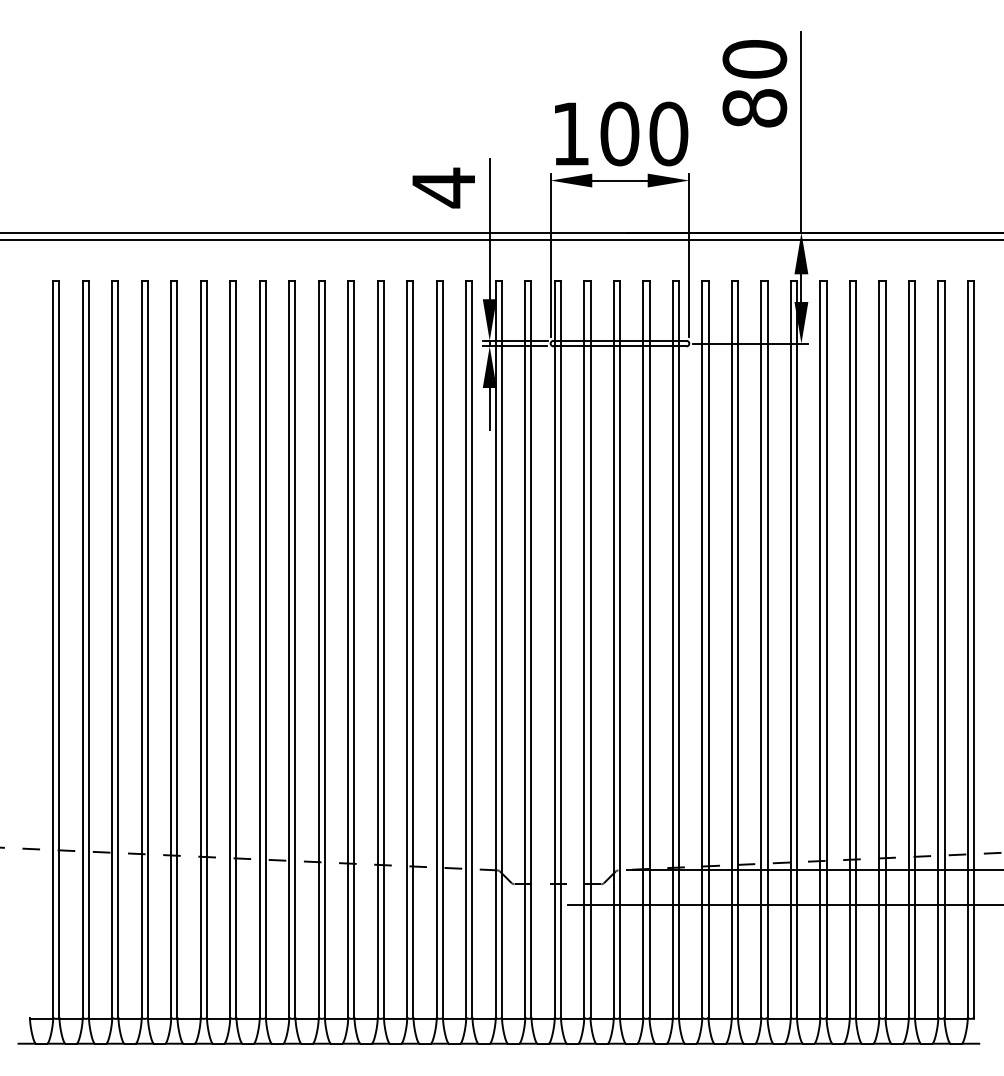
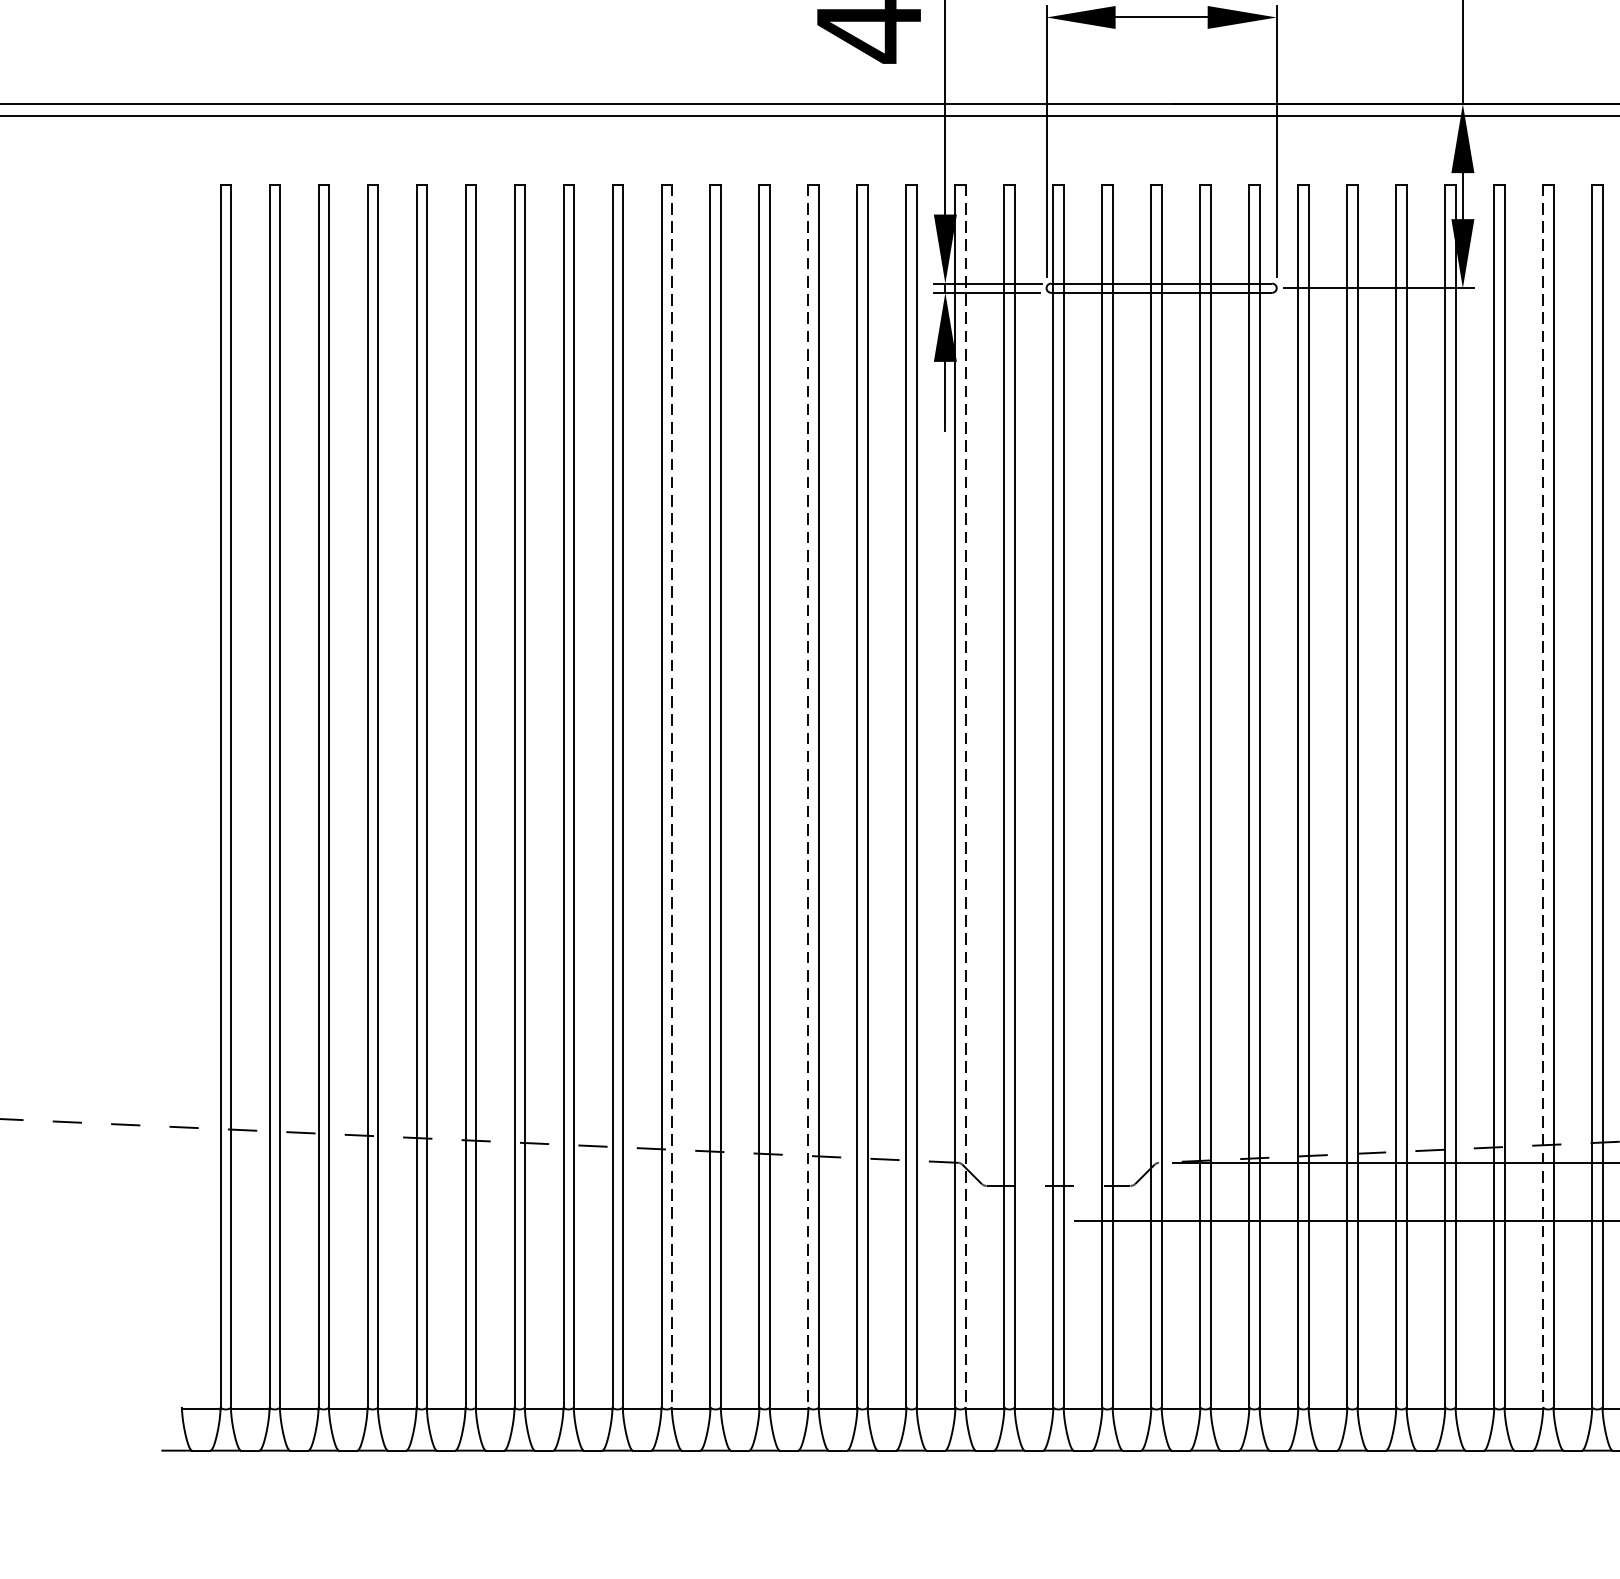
line: (324, 650) -> (671, 797), solid -> dashed
line: (407, 650) -> (808, 797), solid -> dashed
line: (501, 650) -> (964, 797), solid -> dashed
line: (849, 650) -> (1542, 797), solid -> dashed

